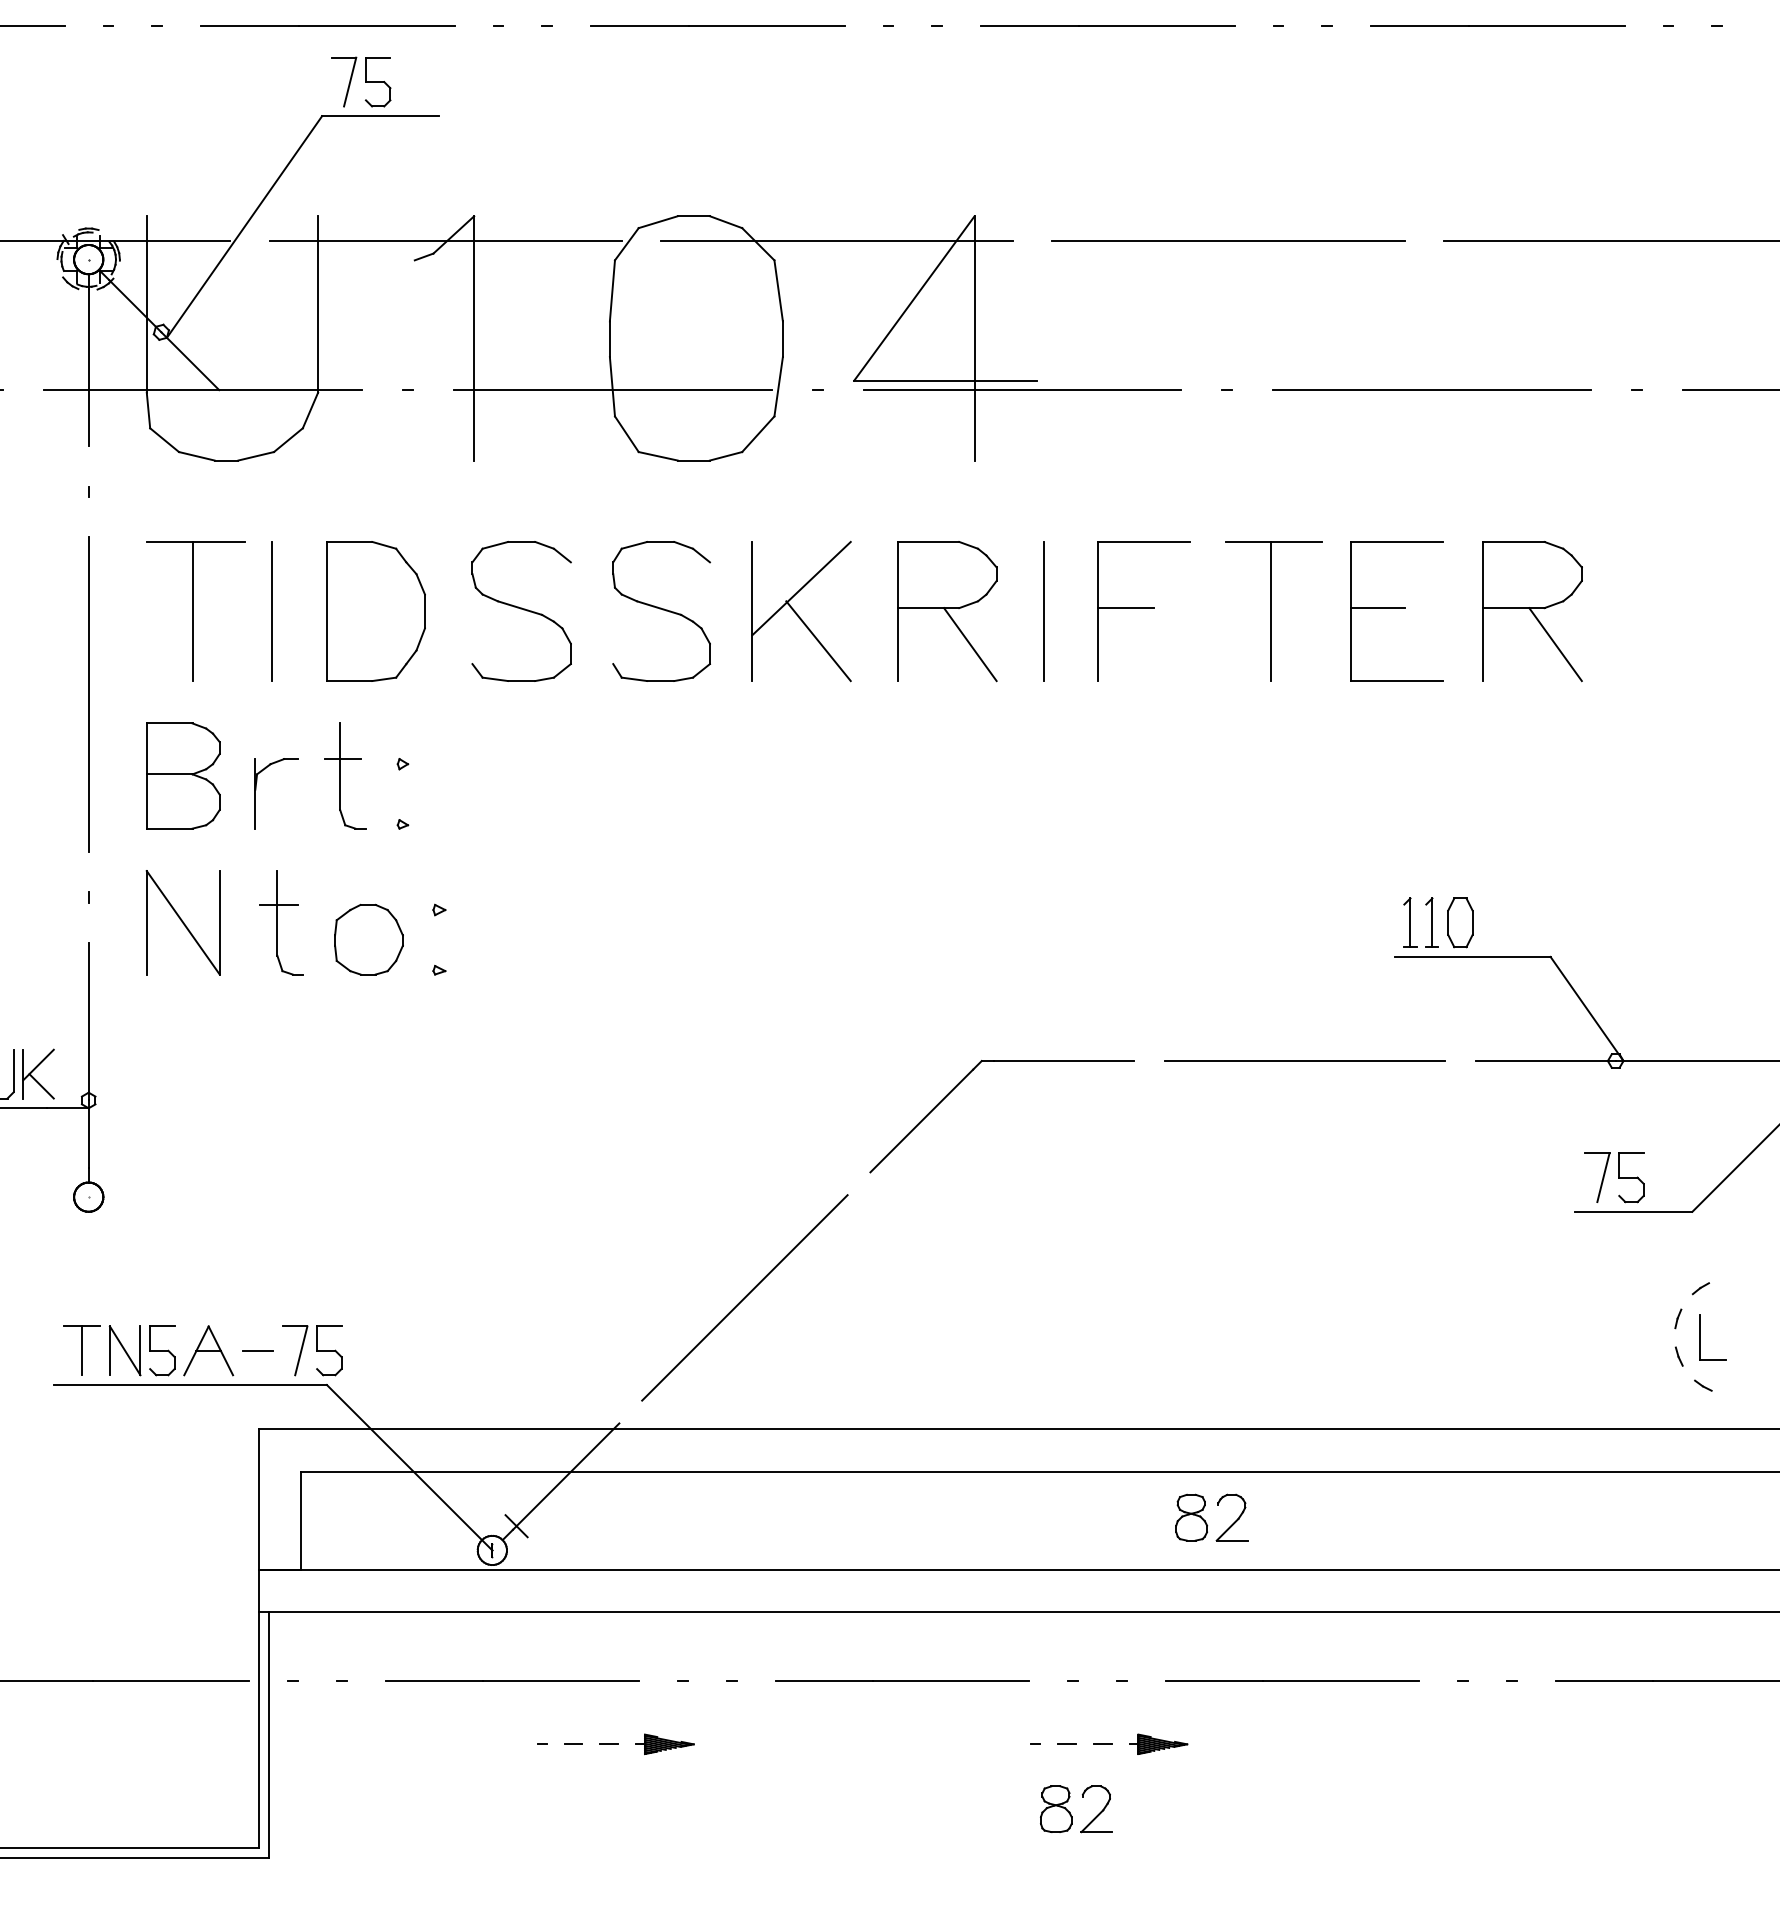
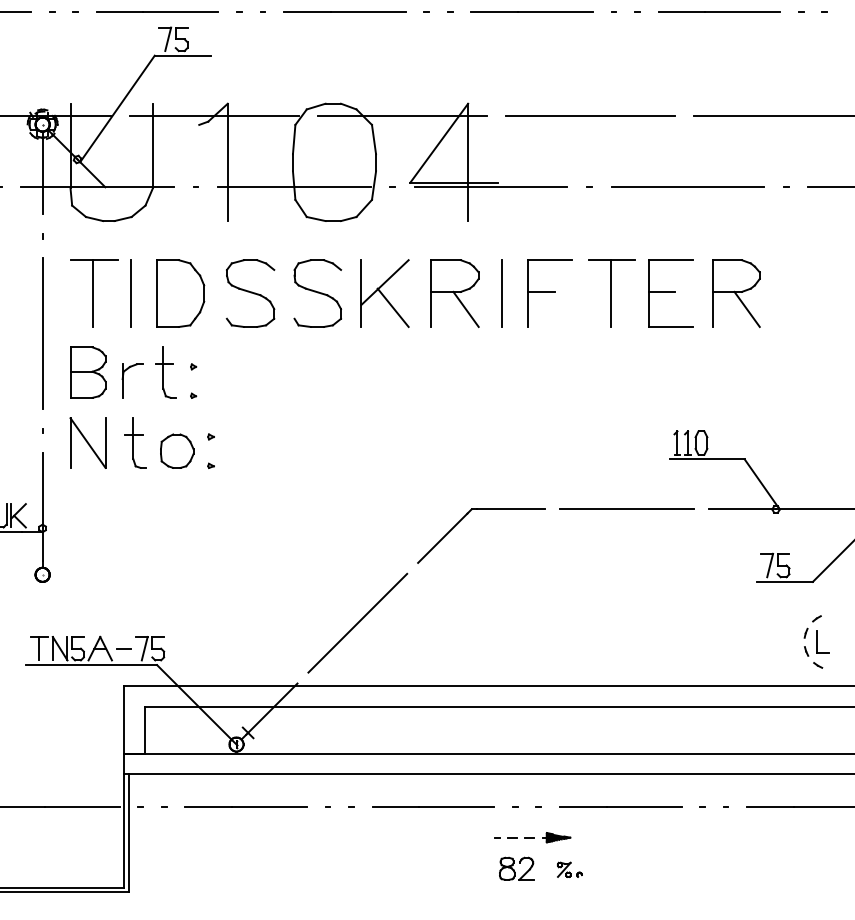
part: (1210, 1517) -> (581, 728), removed
part: (615, 1743) -> (295, 837), removed
part: (1185, 1810) -> (569, 869), added

